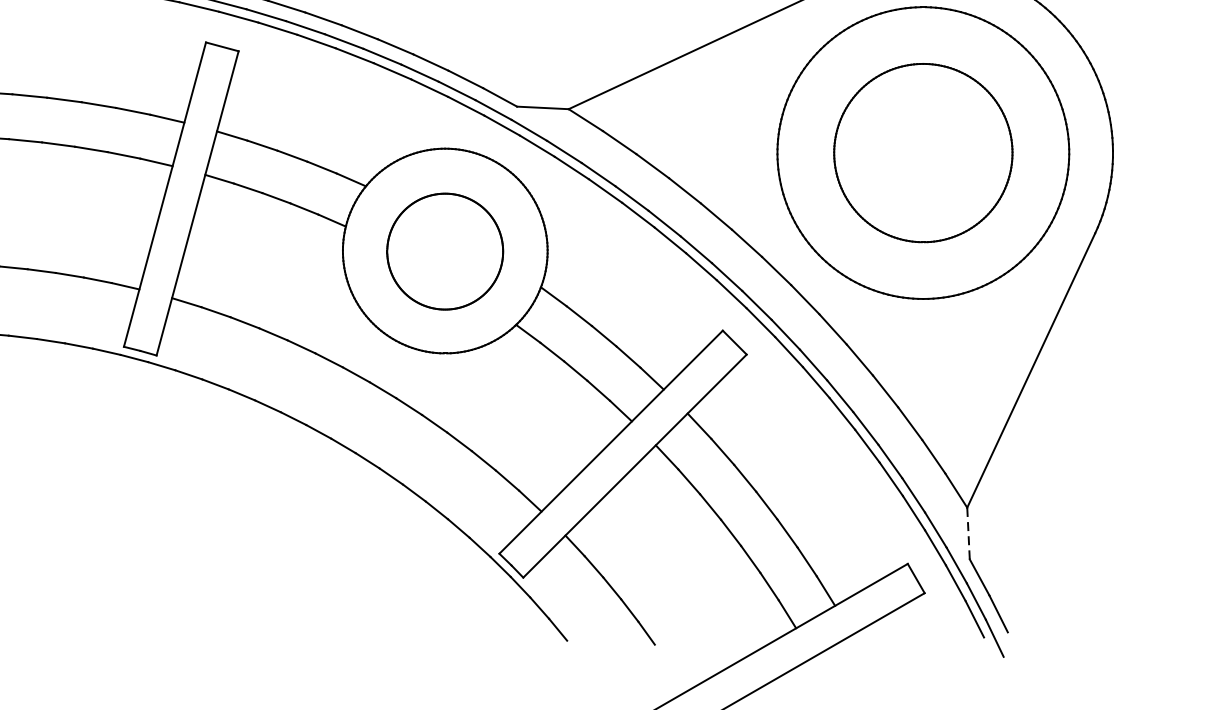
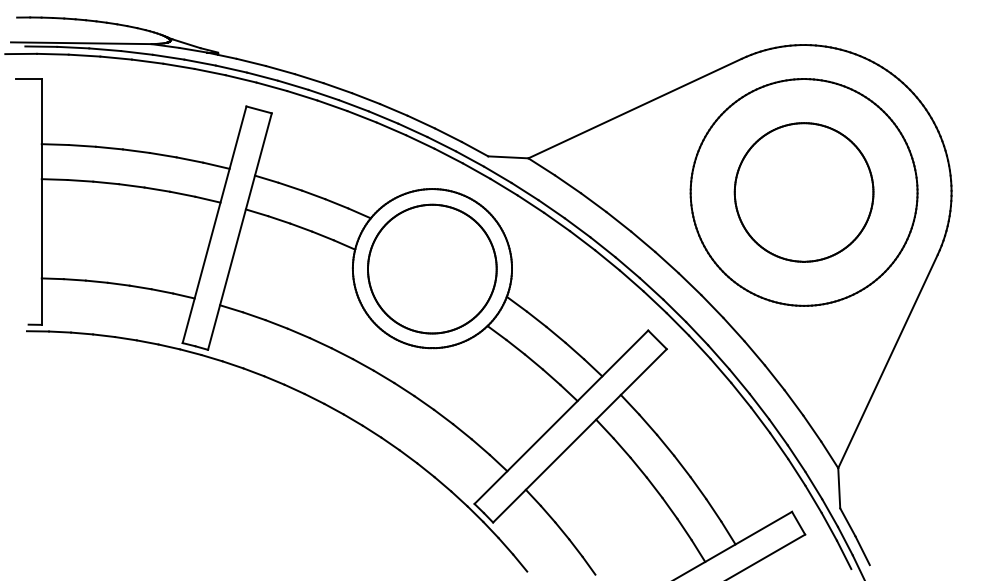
part: (445, 250) -> (432, 268), size x1.43
line: (968, 532) -> (839, 487), dashed -> solid

